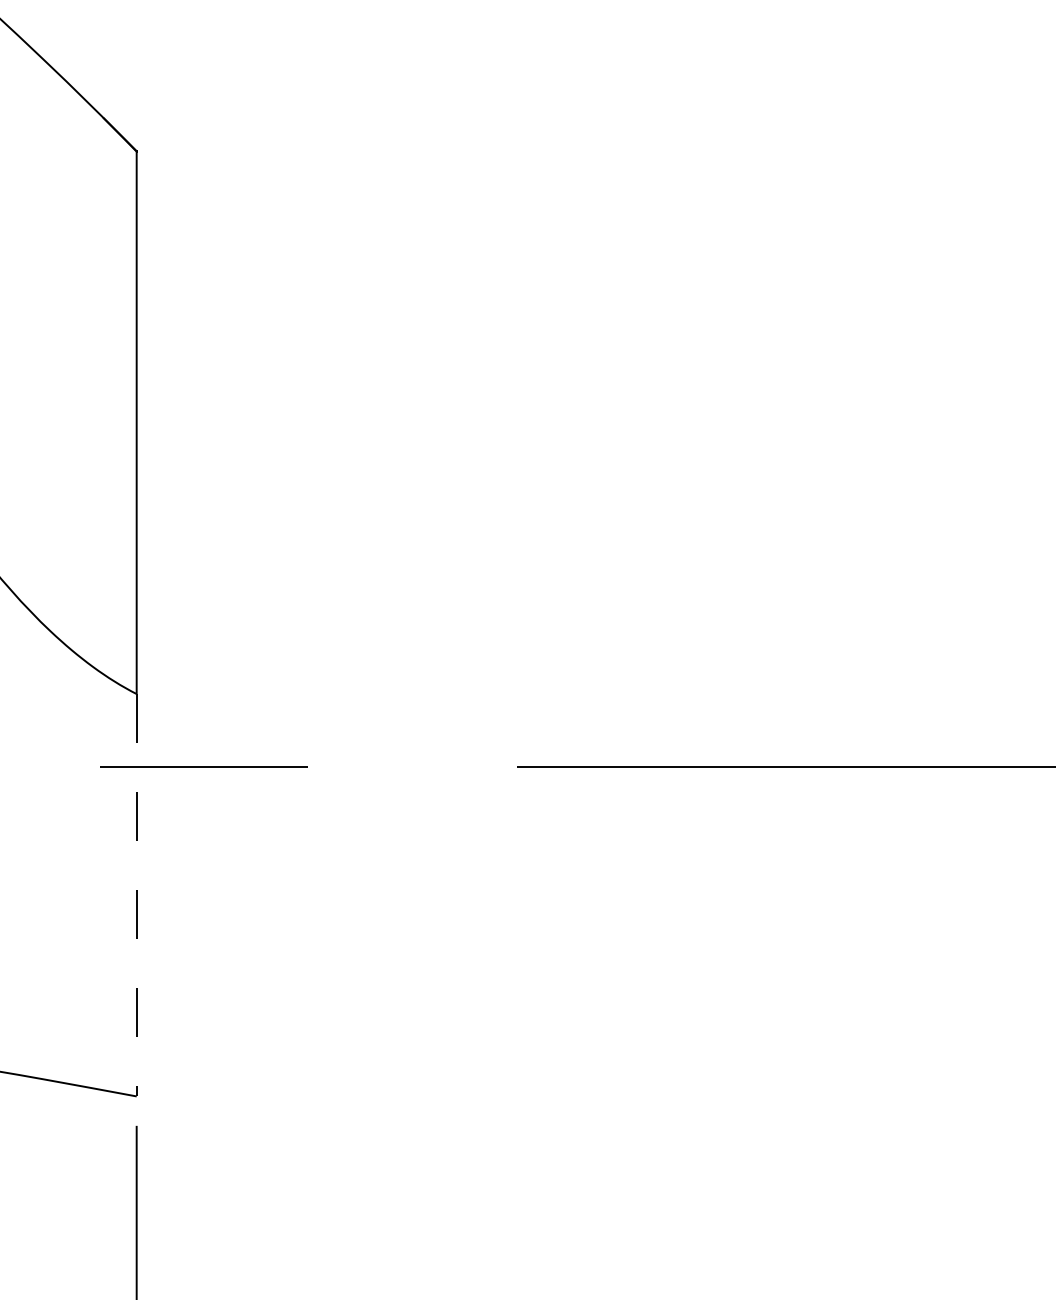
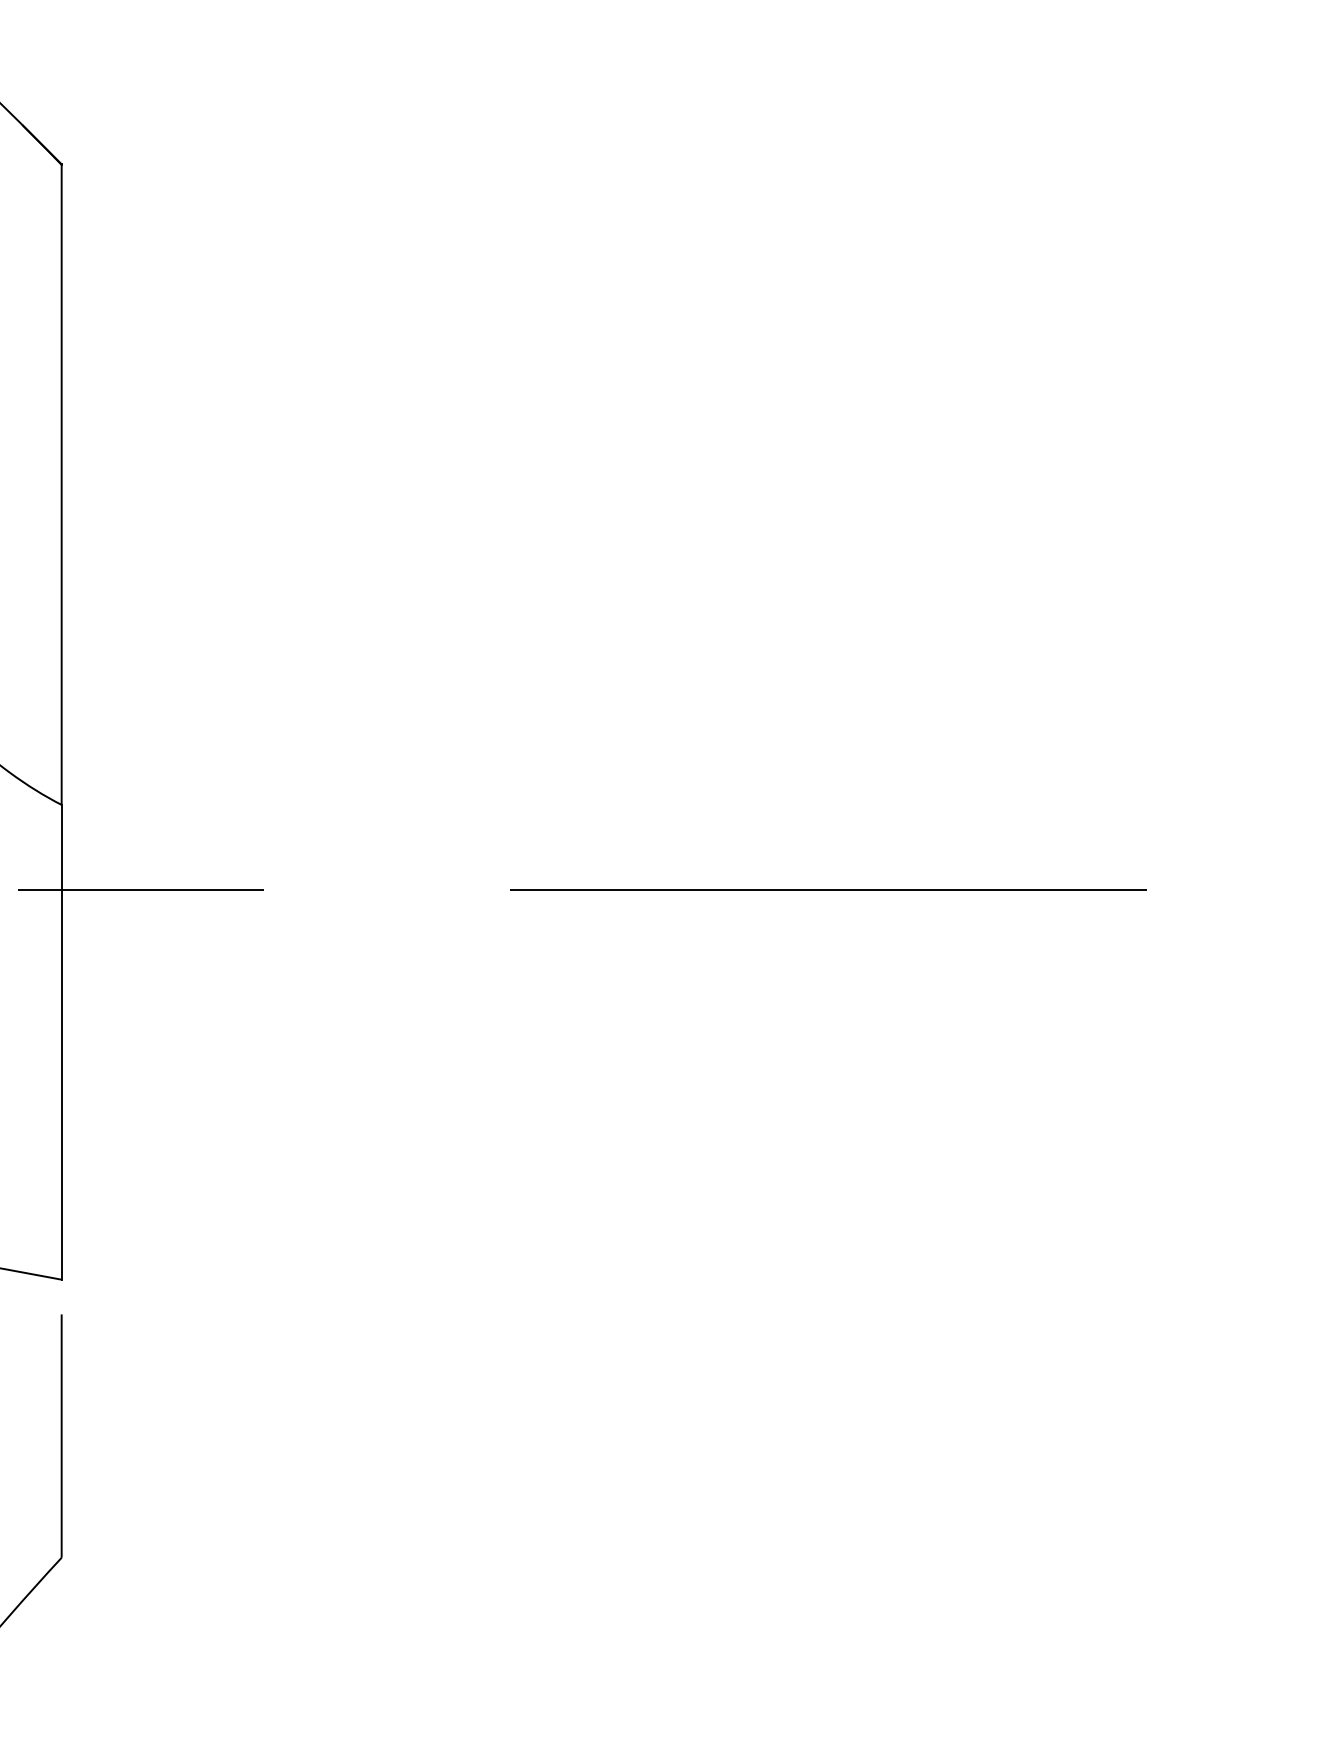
line: (136, 895) -> (61, 1042), dashed -> solid

